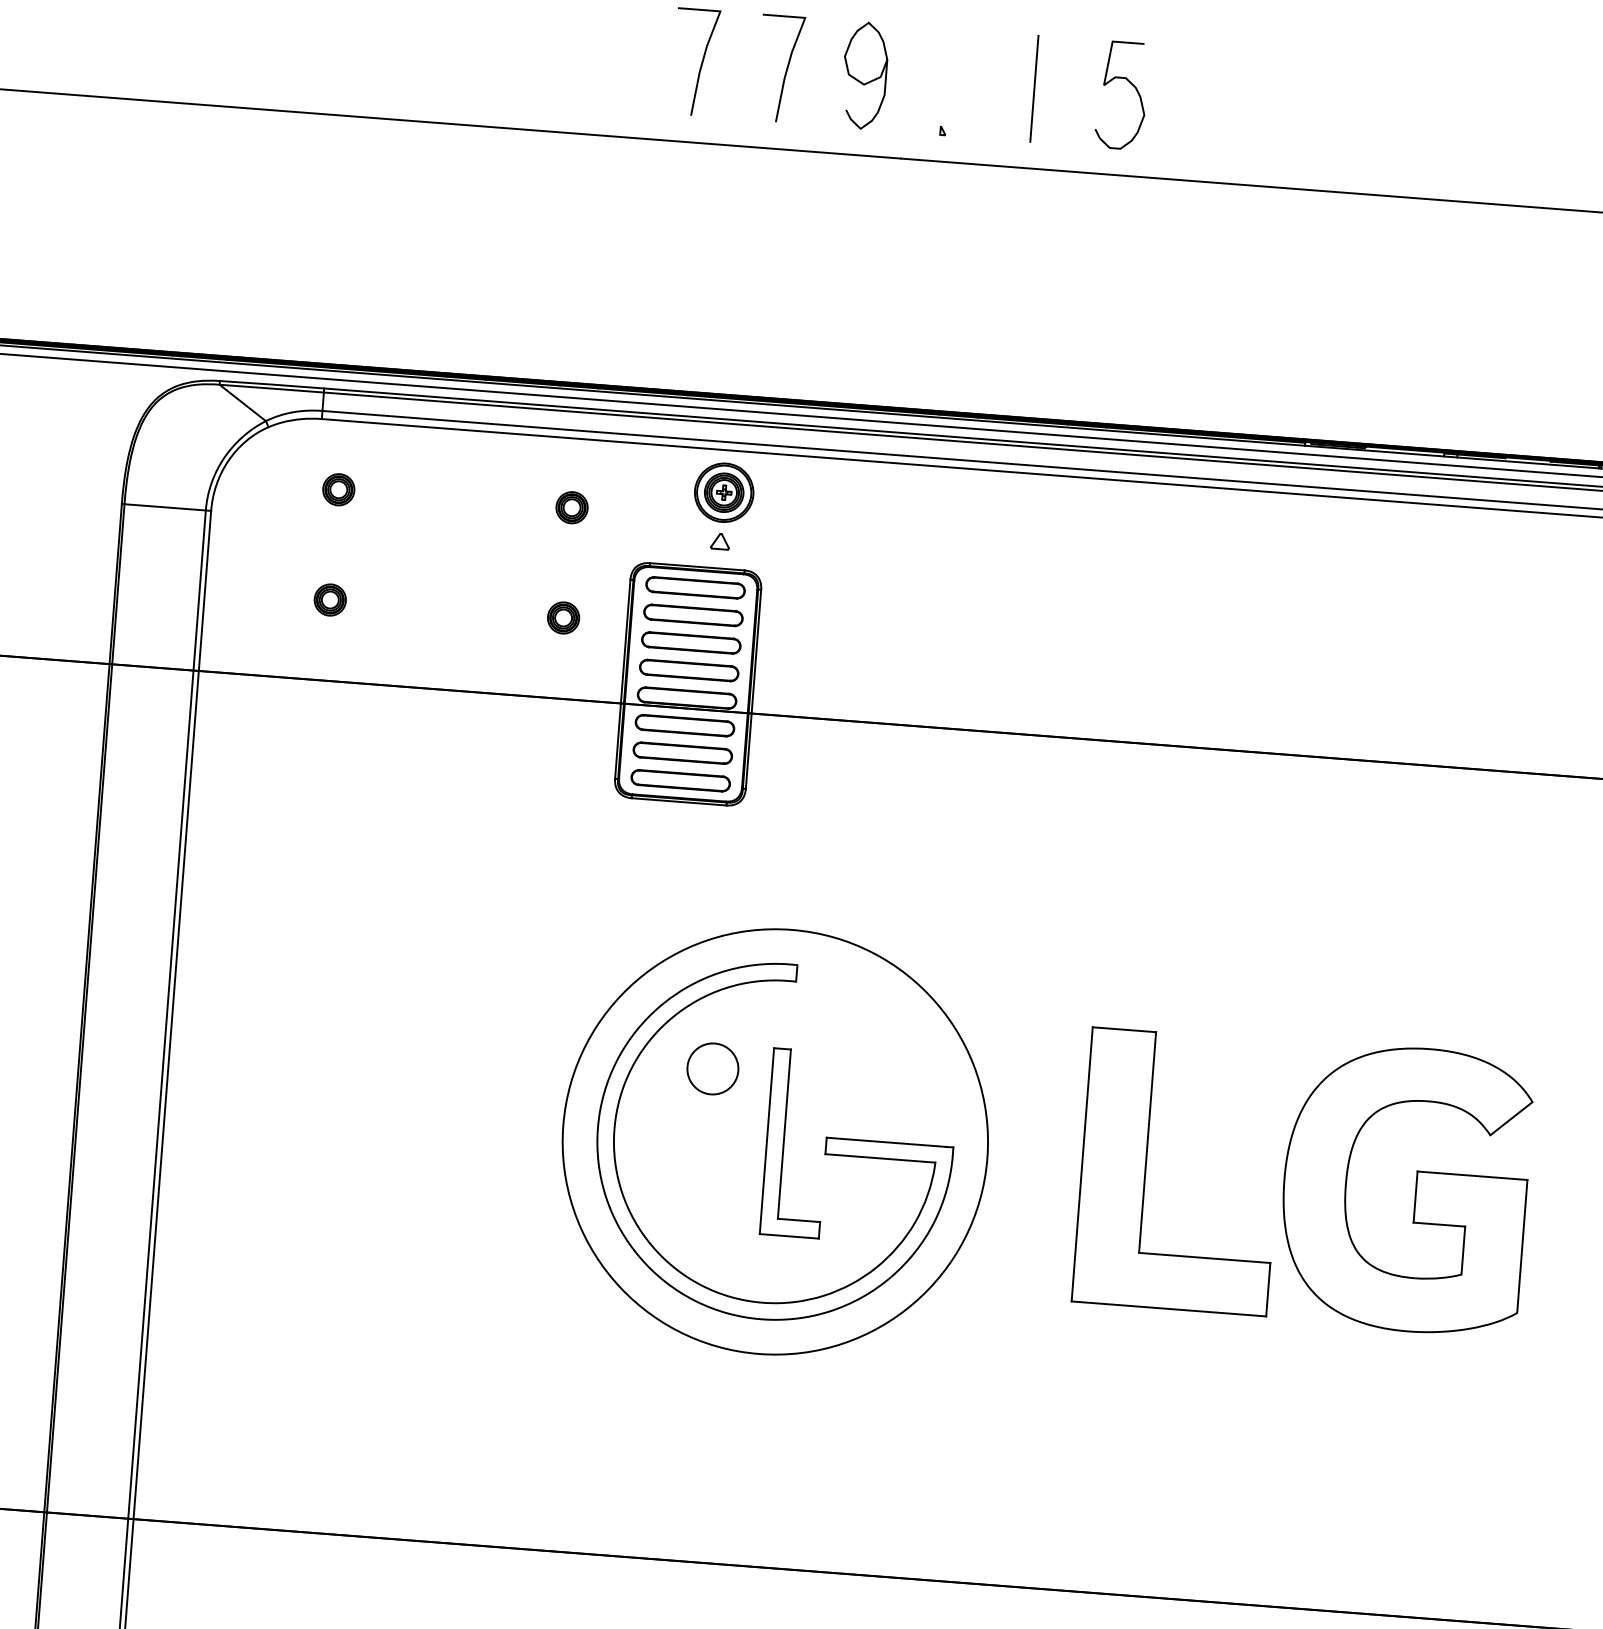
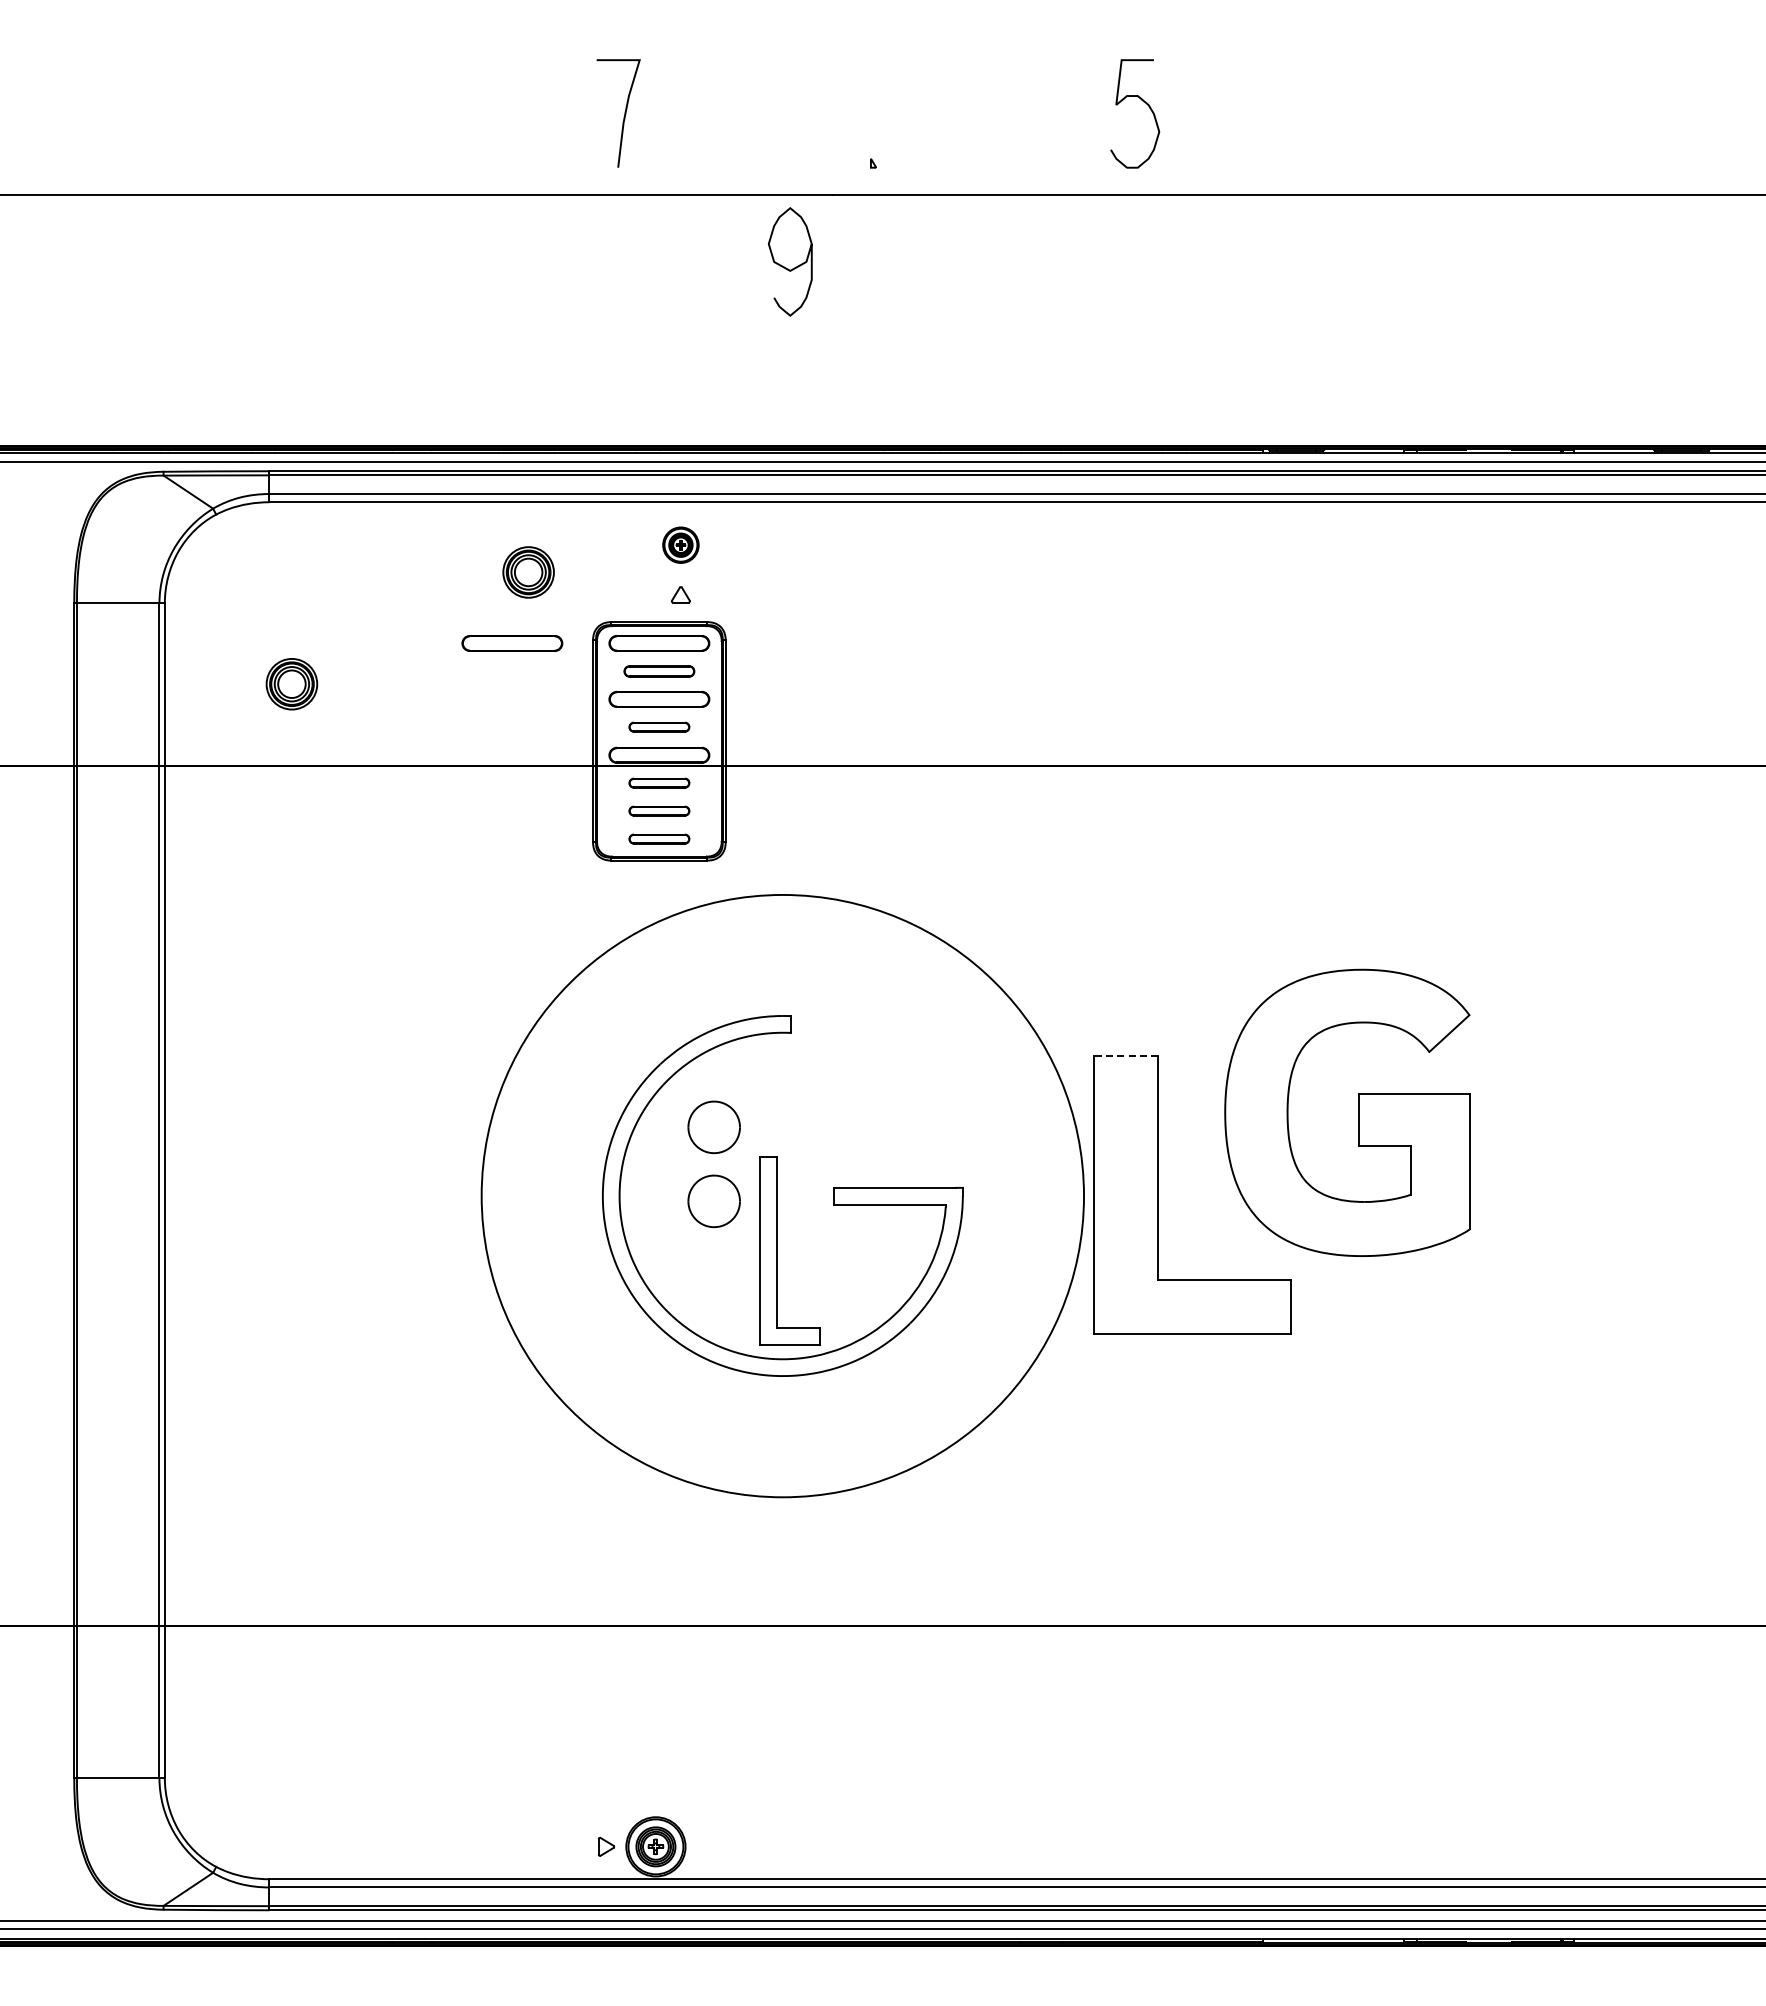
curve: (786, 69) -> (710, 113), removed
curve: (860, 80) -> (786, 267), moved
curve: (1130, 83) -> (1142, 101), moved
line: (1034, 88) -> (962, 113), removed
part: (338, 488) -> (291, 571), removed
part: (723, 491) -> (680, 544), size x0.6
part: (572, 506) -> (528, 571), size x1.6
part: (550, 576) -> (512, 643), added
part: (329, 599) -> (291, 683), size x1.6
part: (693, 615) -> (659, 671), size x0.7
part: (563, 617) -> (528, 683), removed
part: (689, 669) -> (659, 726), size x0.6
part: (685, 724) -> (659, 782), size x0.6
part: (683, 752) -> (659, 810), size x0.6
part: (680, 780) -> (659, 838), size x0.6
line: (1123, 1029) -> (1125, 1055), solid -> dashed
part: (706, 1141) -> (713, 1201), added
part: (783, 1141) -> (777, 1250), moved
circle: (774, 1142) -> (782, 1196), size x1.4
part: (1415, 1189) -> (1358, 1112), moved

